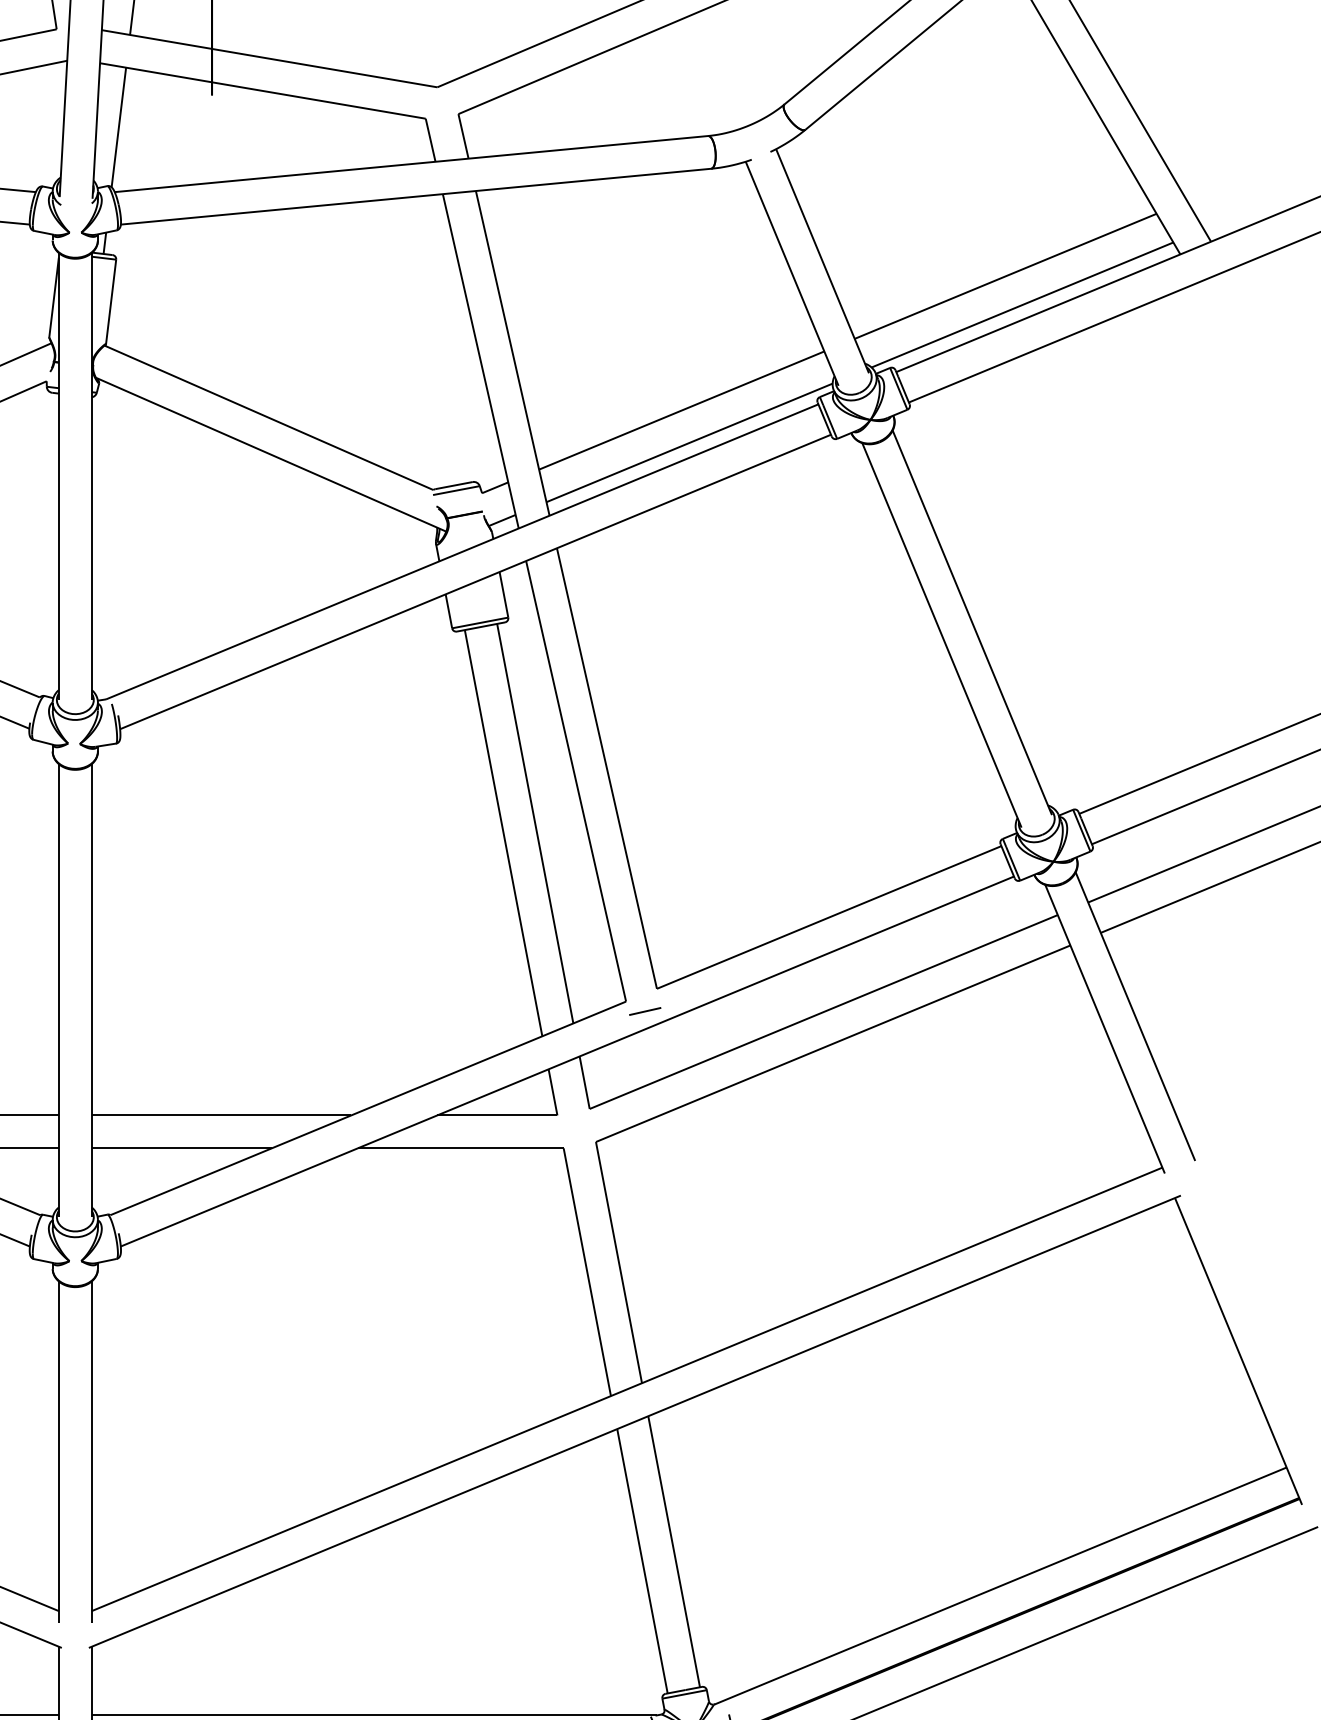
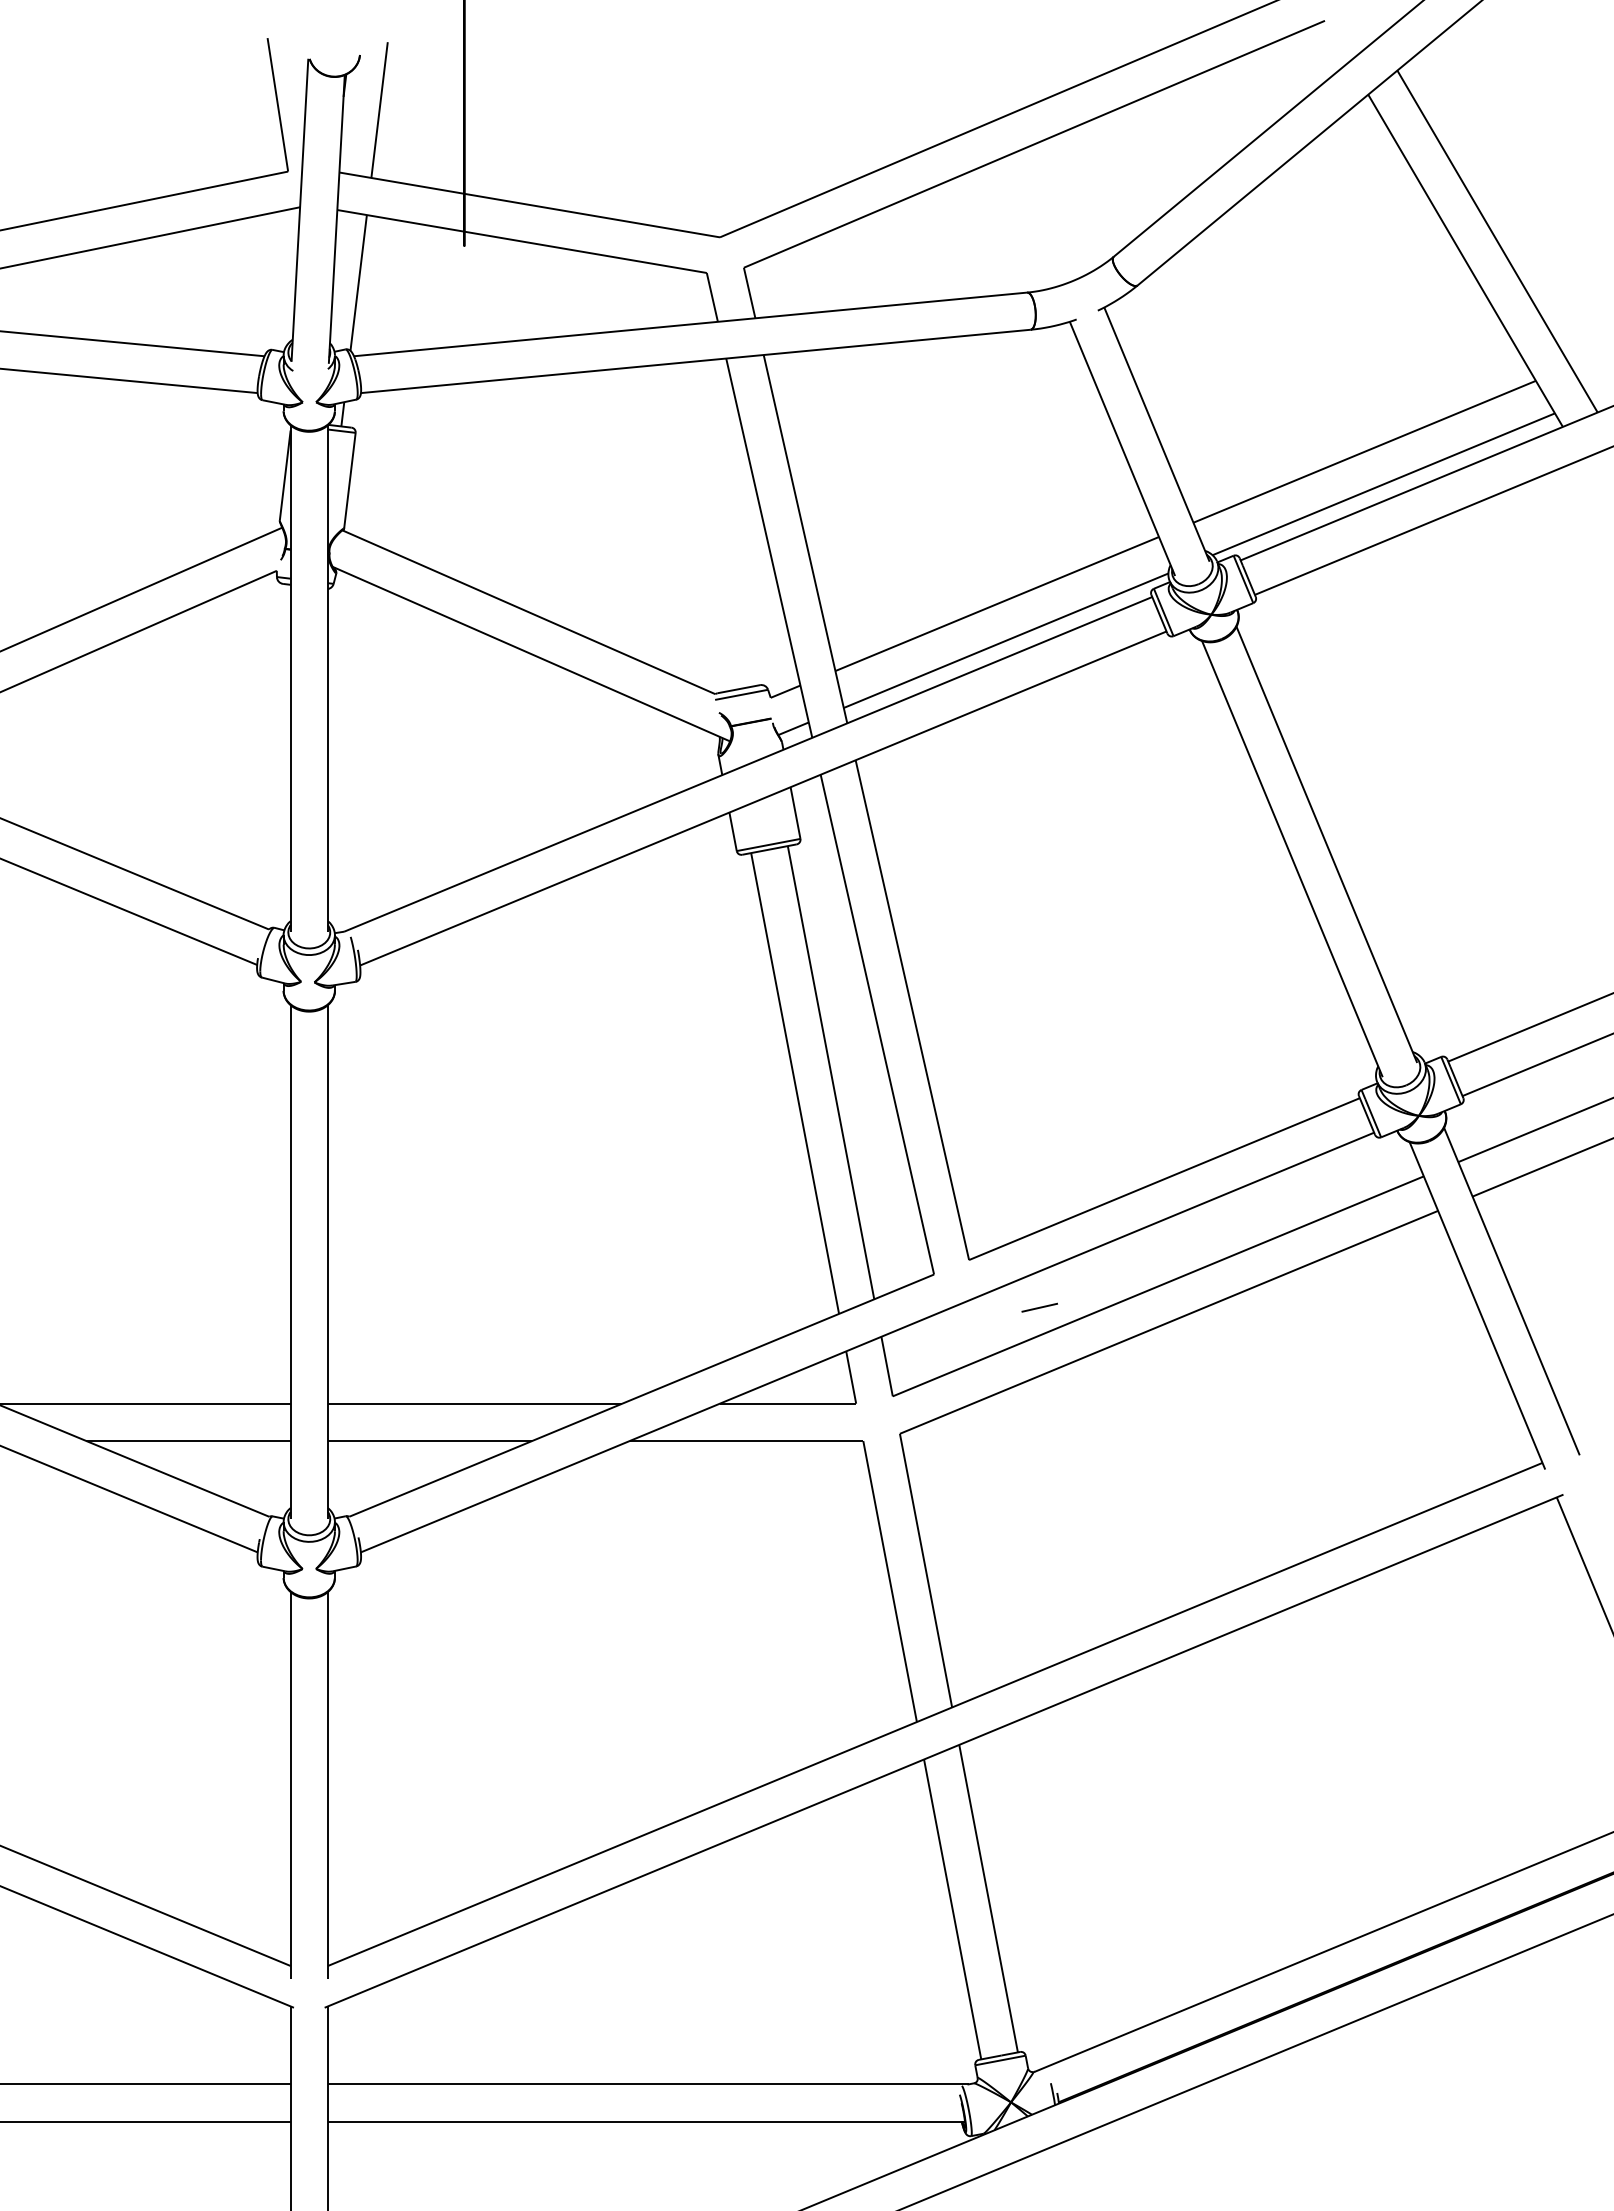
line: (644, 1011) -> (1039, 1307), moved

